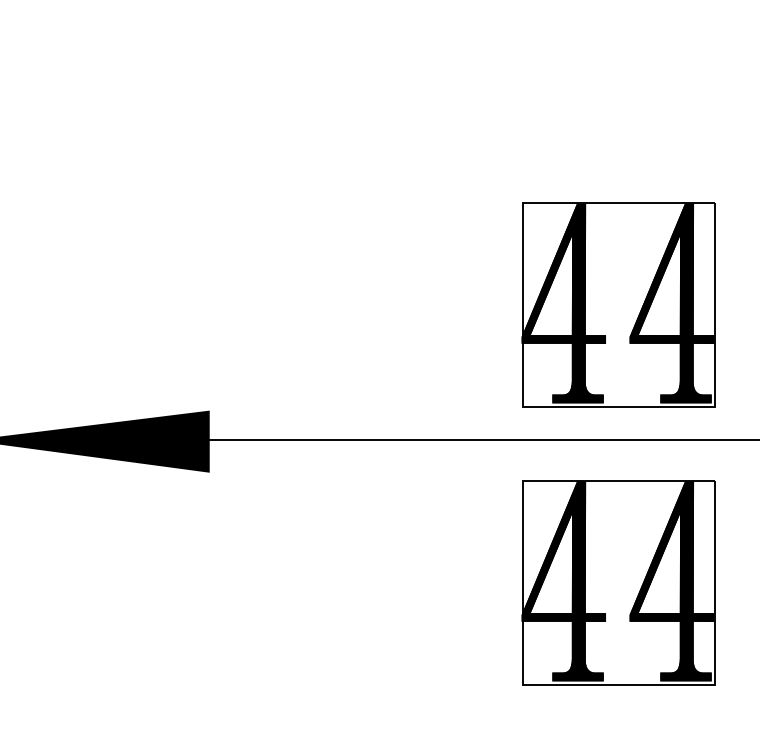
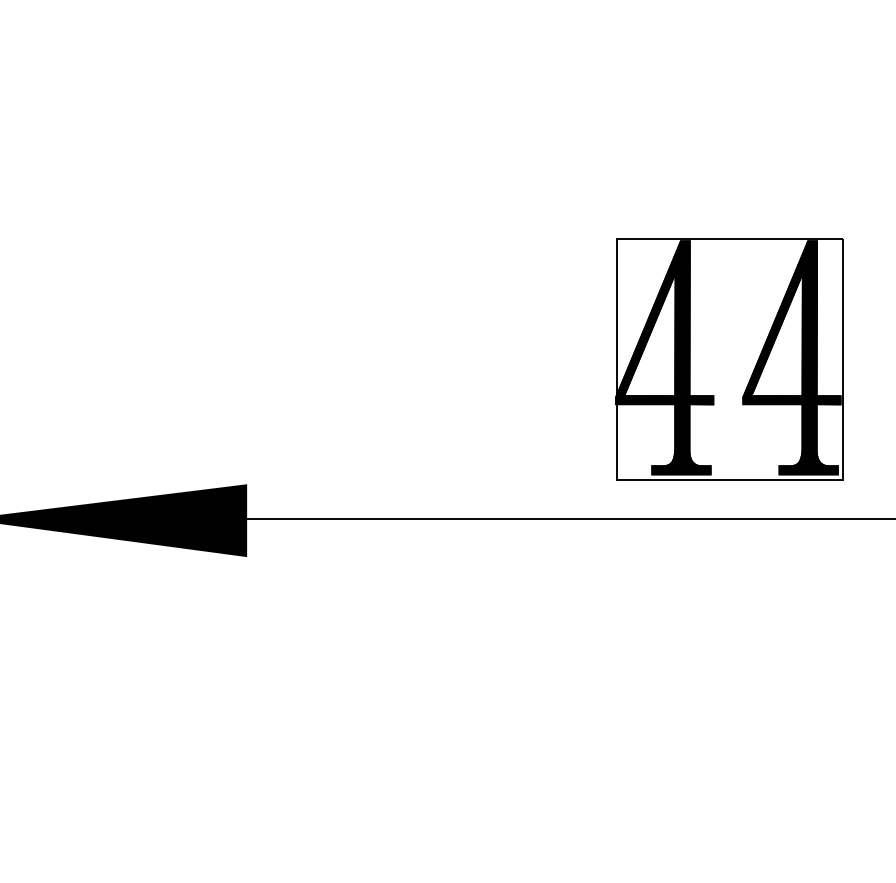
part: (618, 582) -> (729, 686), removed

